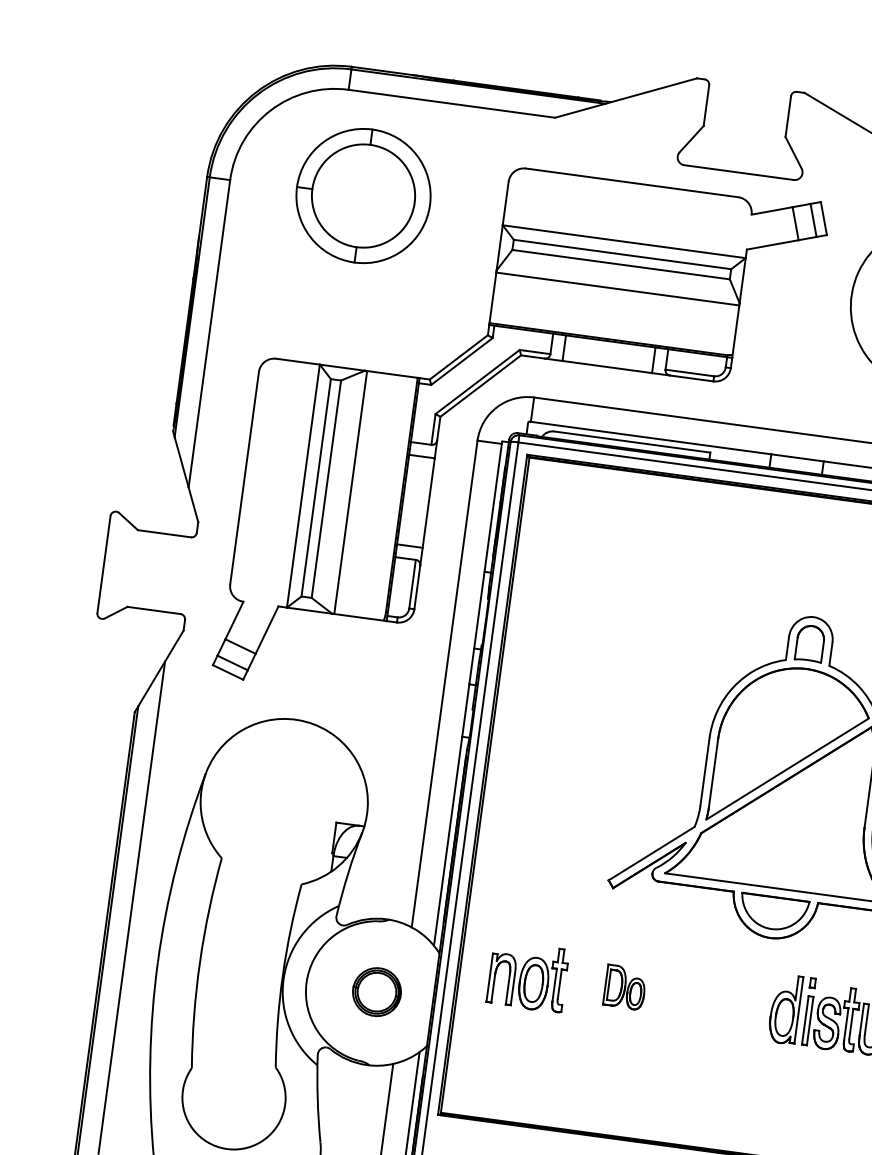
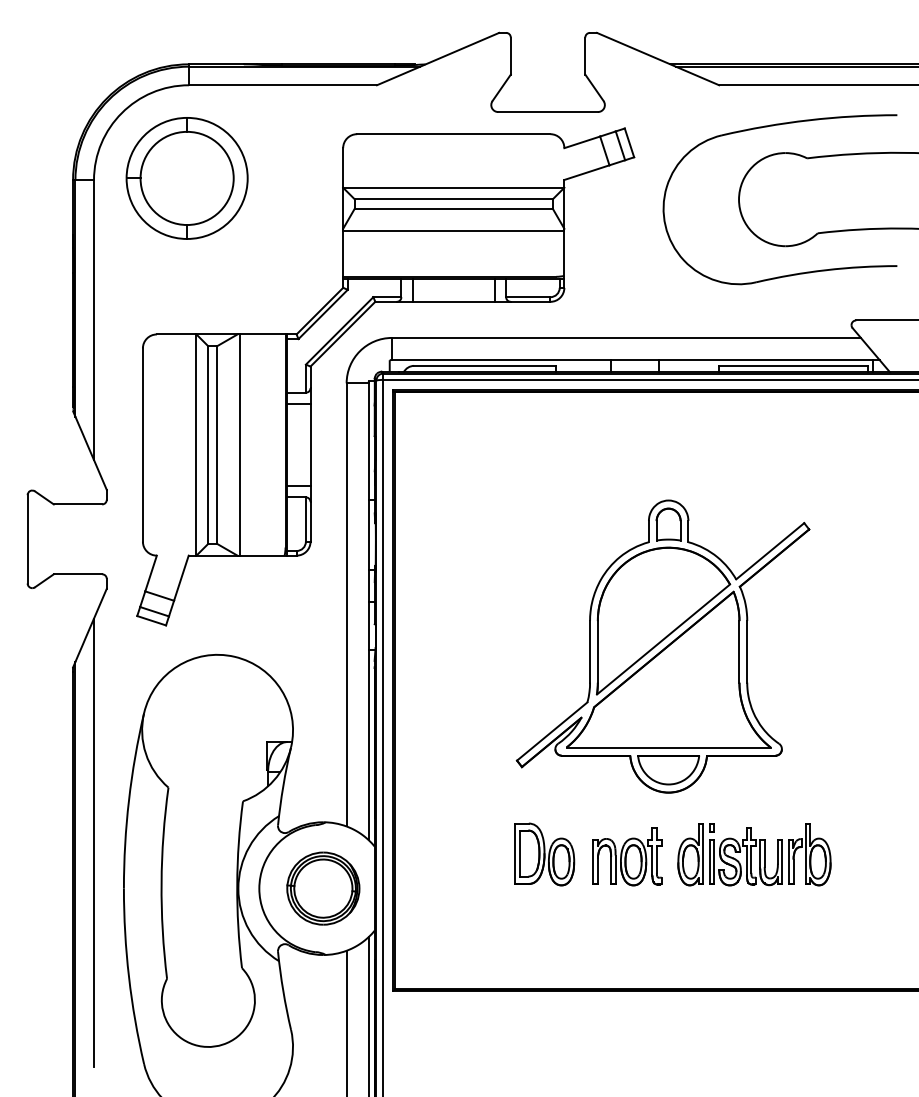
part: (362, 196) -> (186, 178), moved
part: (527, 976) -> (627, 856), moved
part: (624, 987) -> (544, 854), size x1.67
part: (377, 992) -> (323, 888), size x1.67

